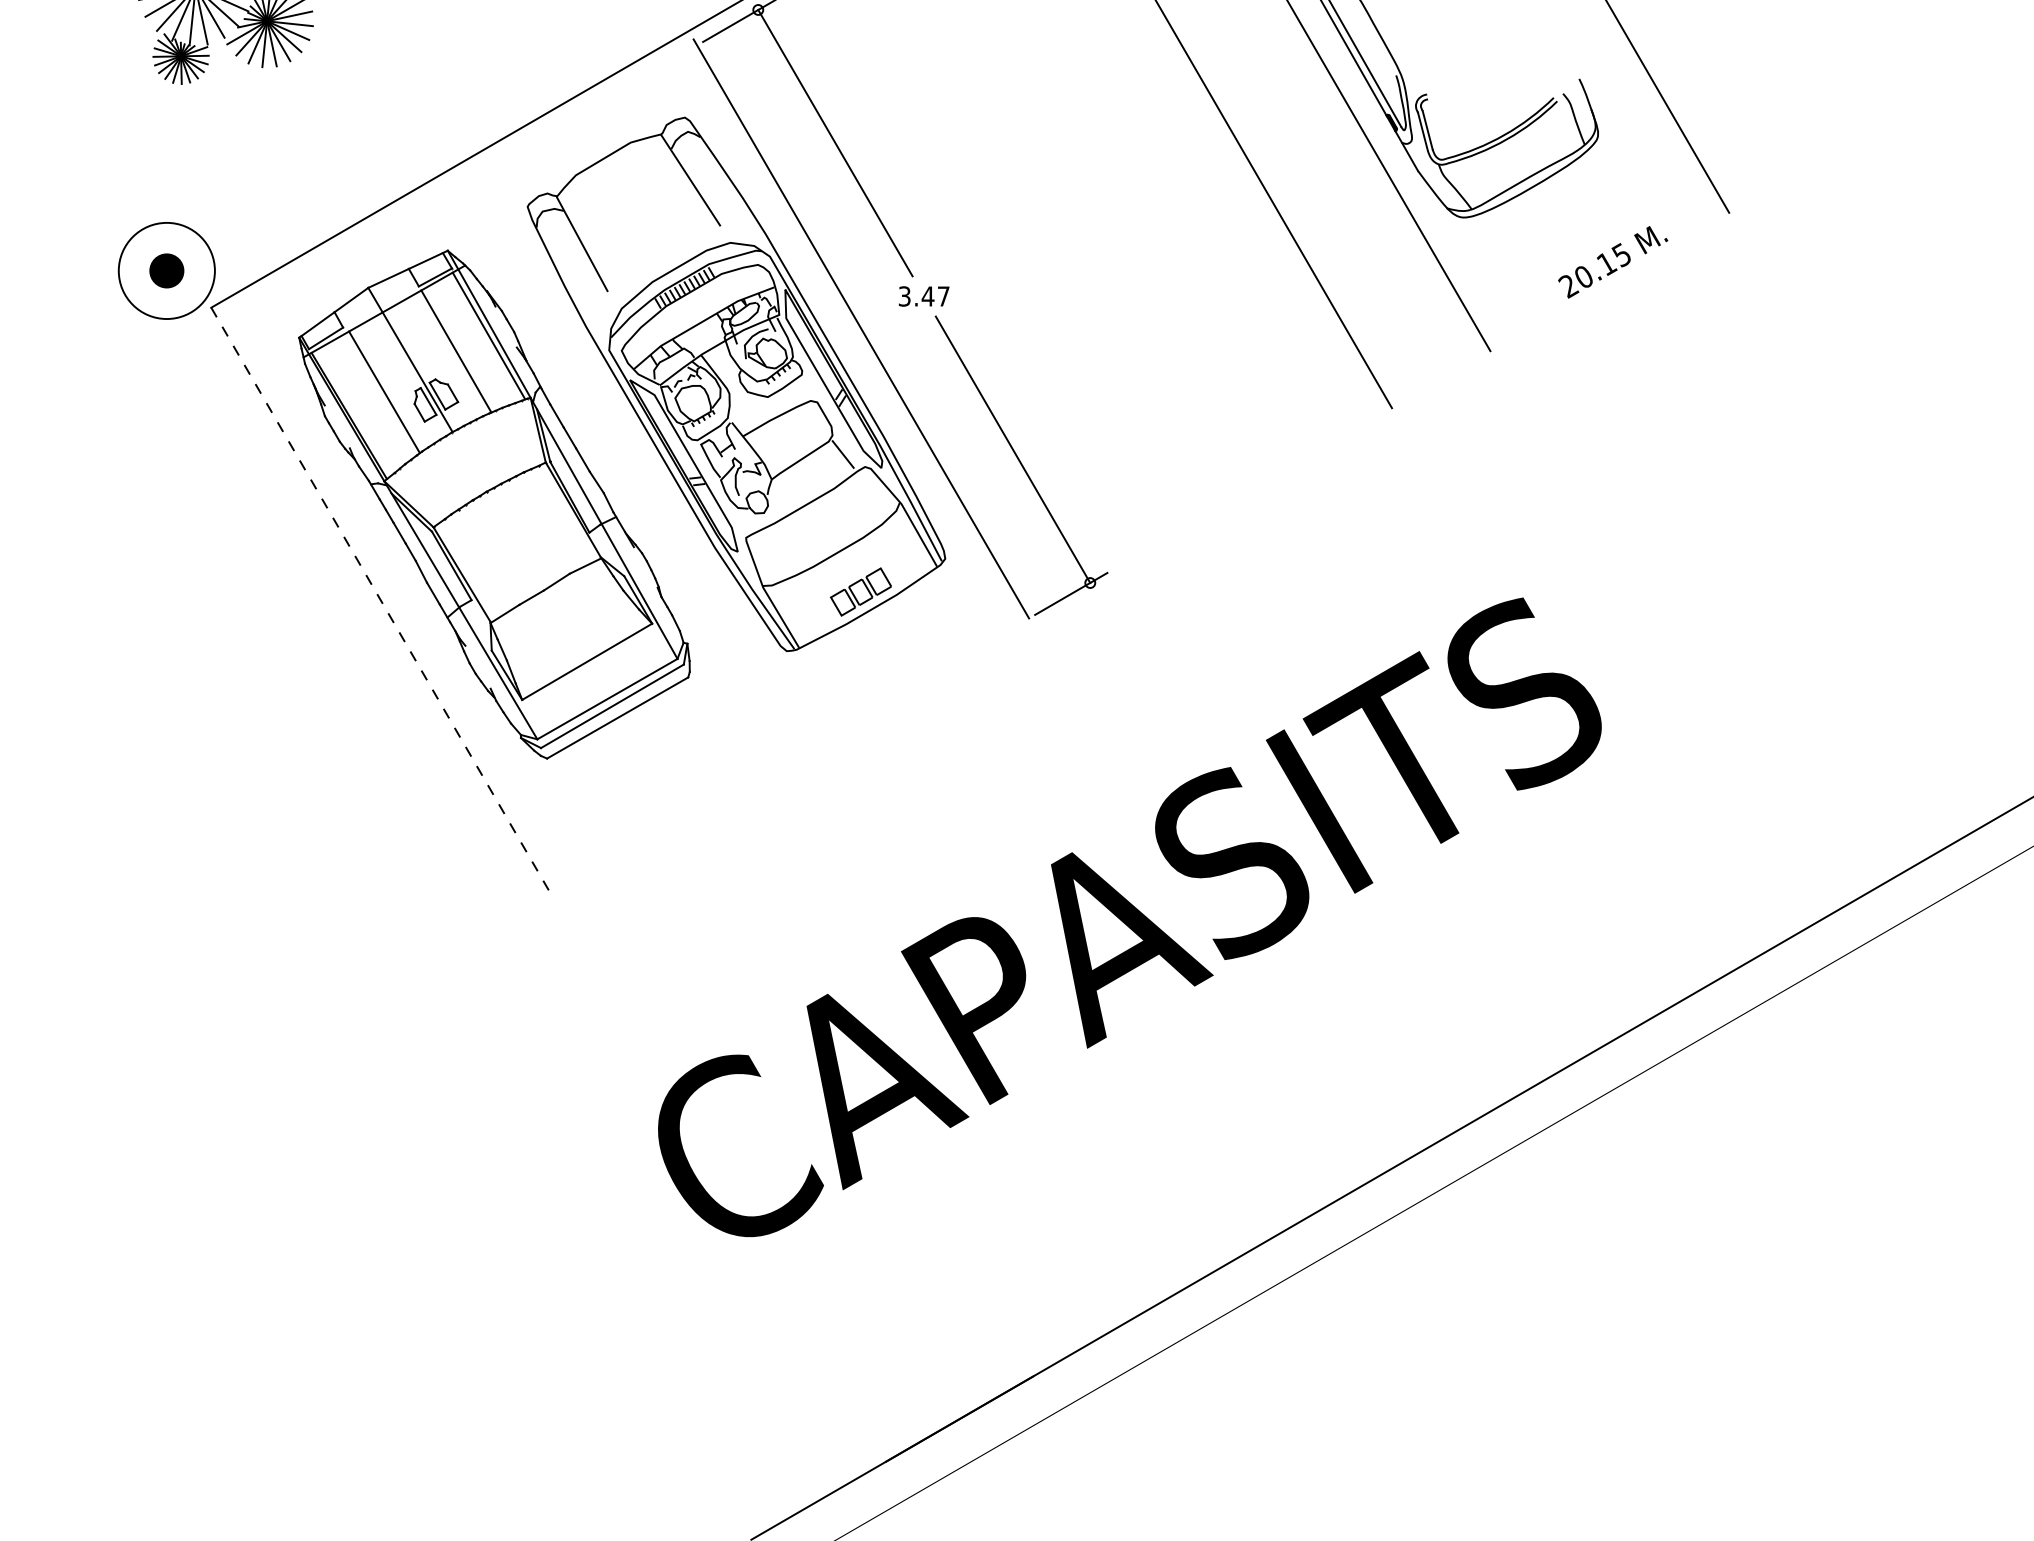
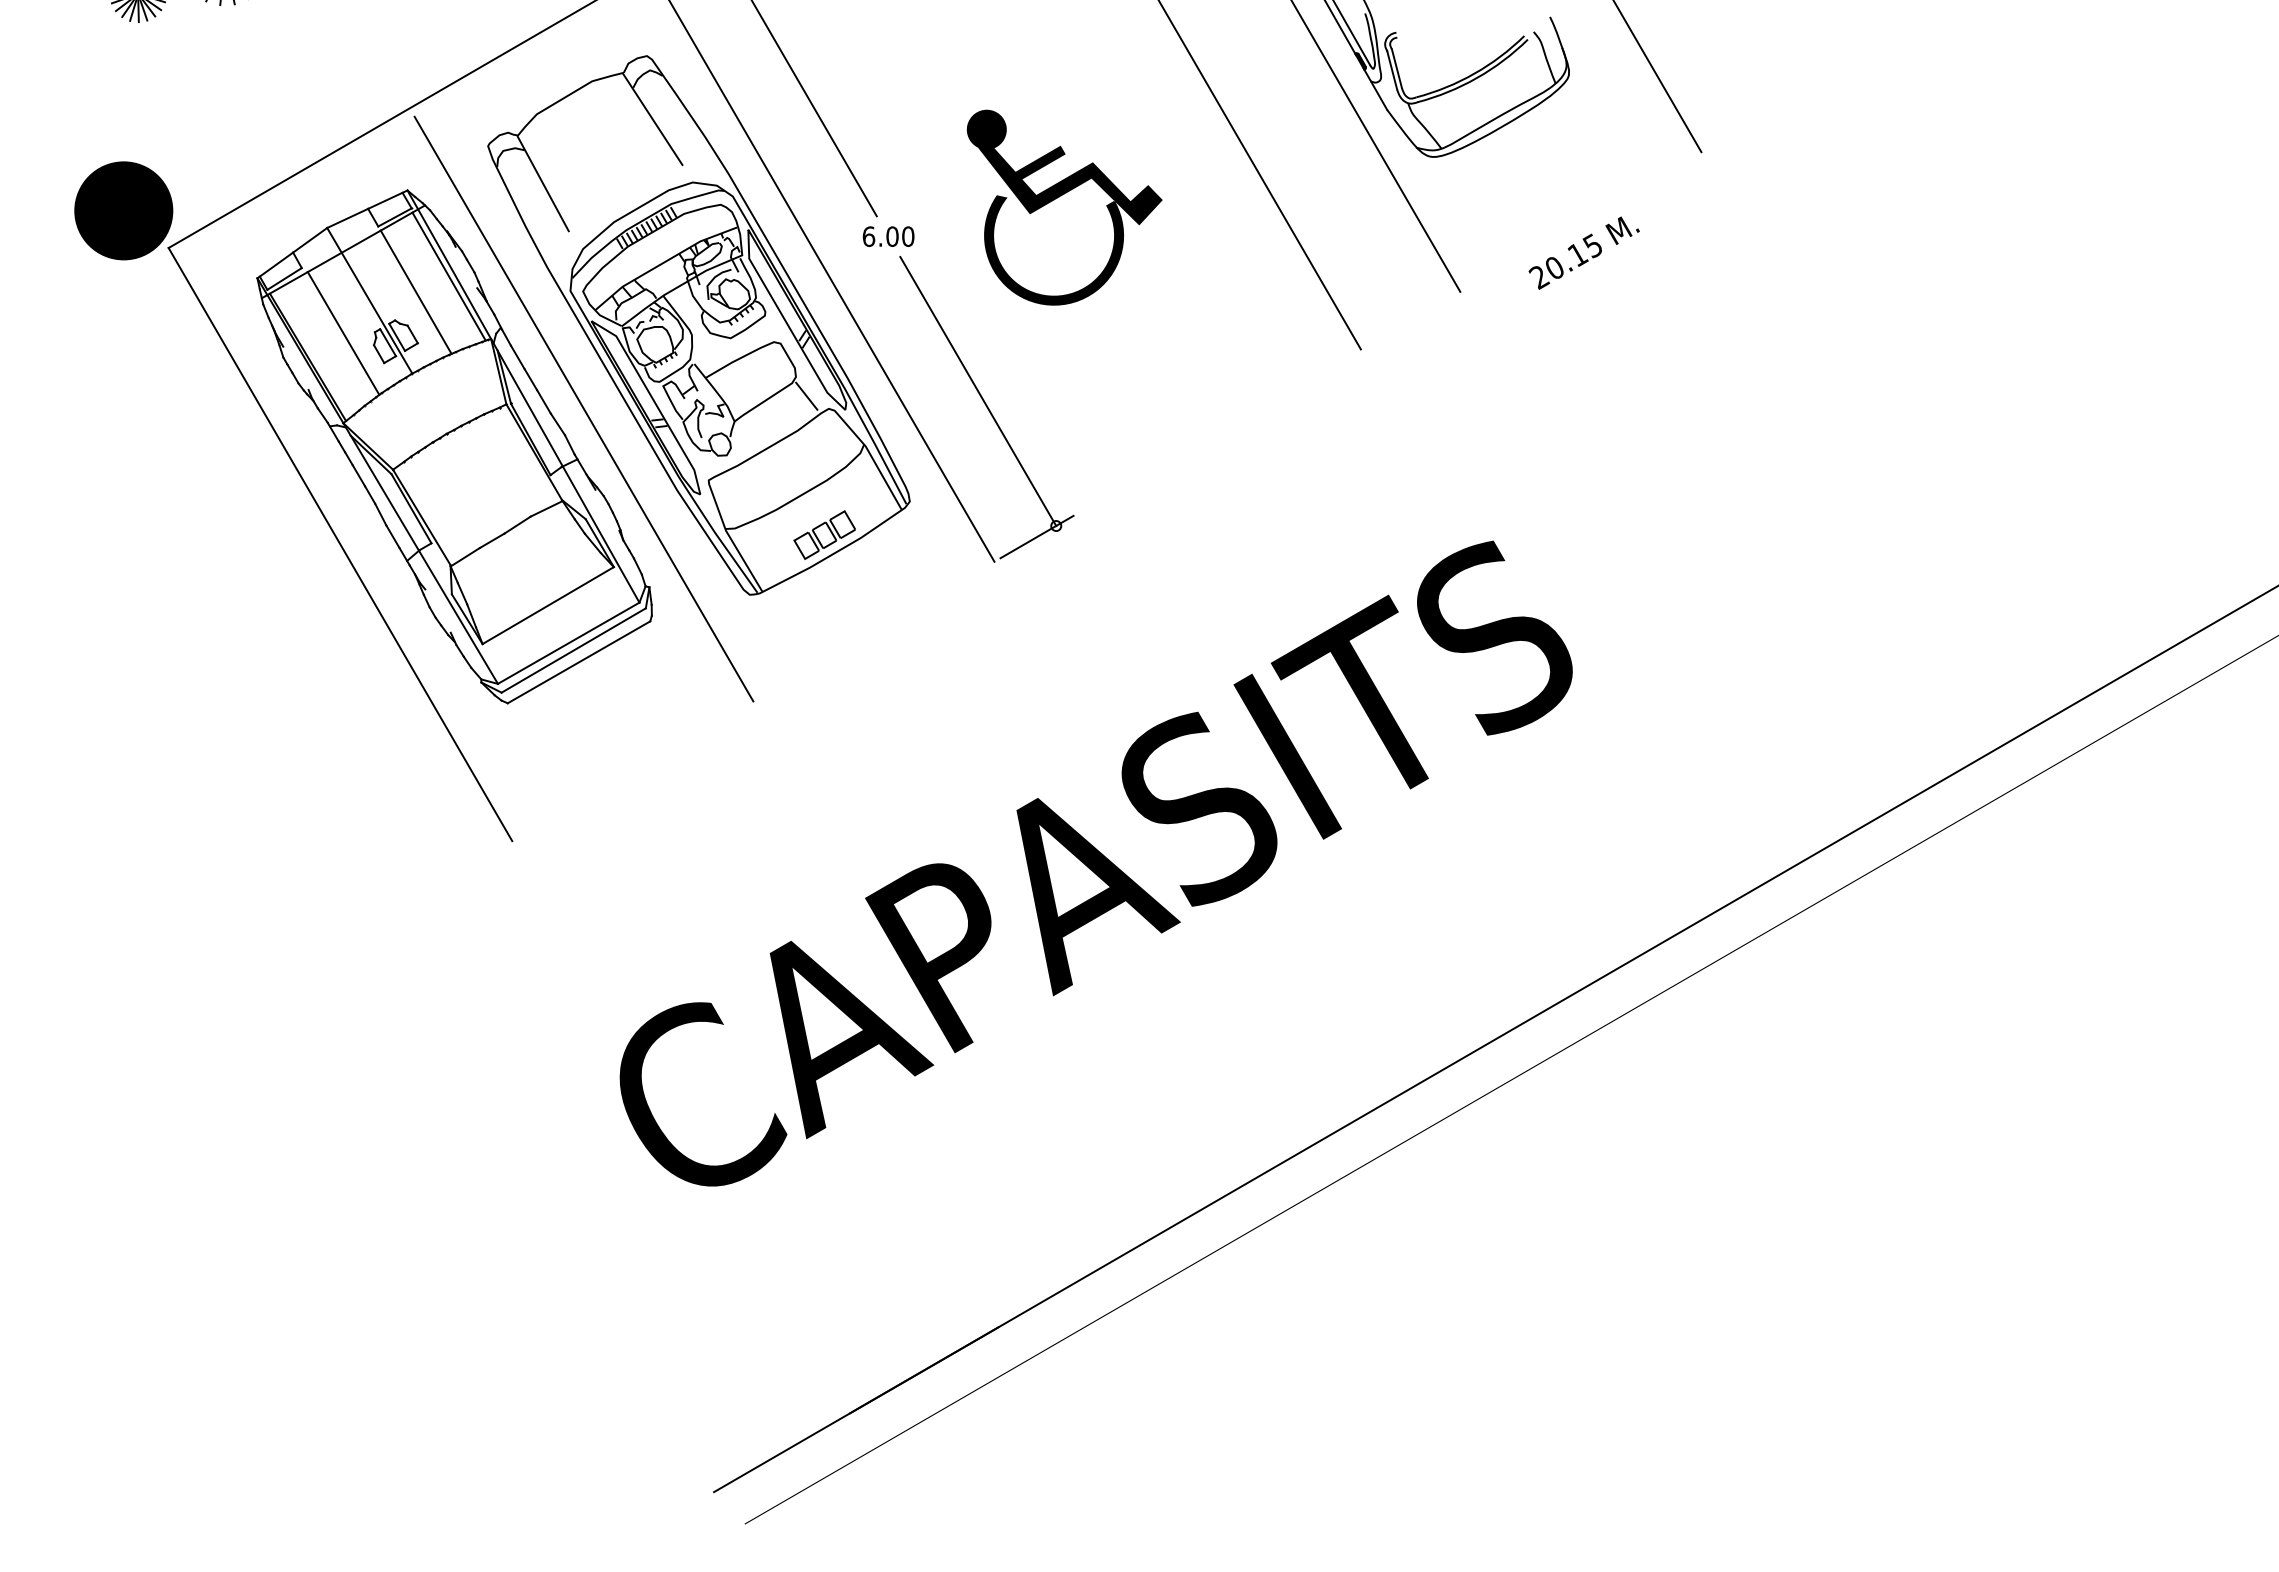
part: (1093, 257) -> (1059, 197), added
text: (1612, 261) -> (1583, 252), moved
fill: (166, 270) -> (123, 210), added
text: (924, 296) -> (888, 236), 3.47 -> 6.00
line: (622, 466) -> (583, 408), added
line: (381, 601) -> (340, 544), dashed -> solid

